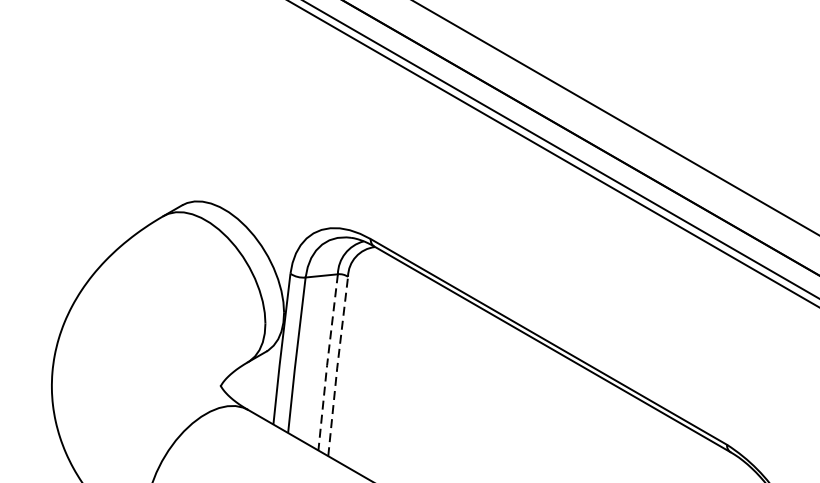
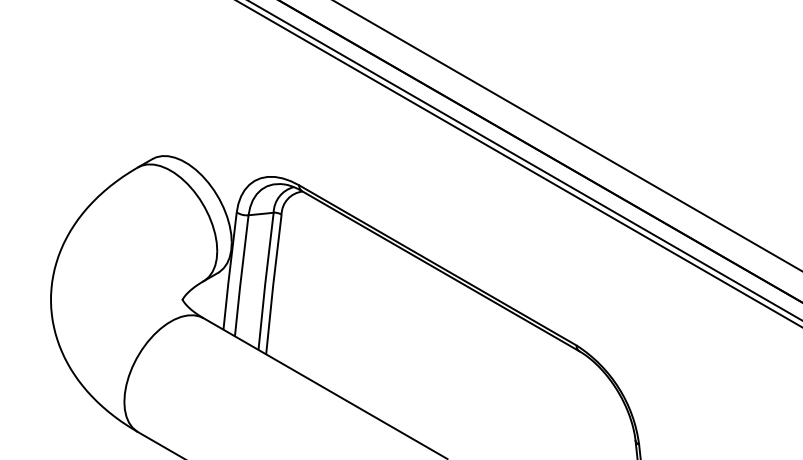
line: (327, 362) -> (265, 281), dashed -> solid
line: (337, 366) -> (273, 284), dashed -> solid

